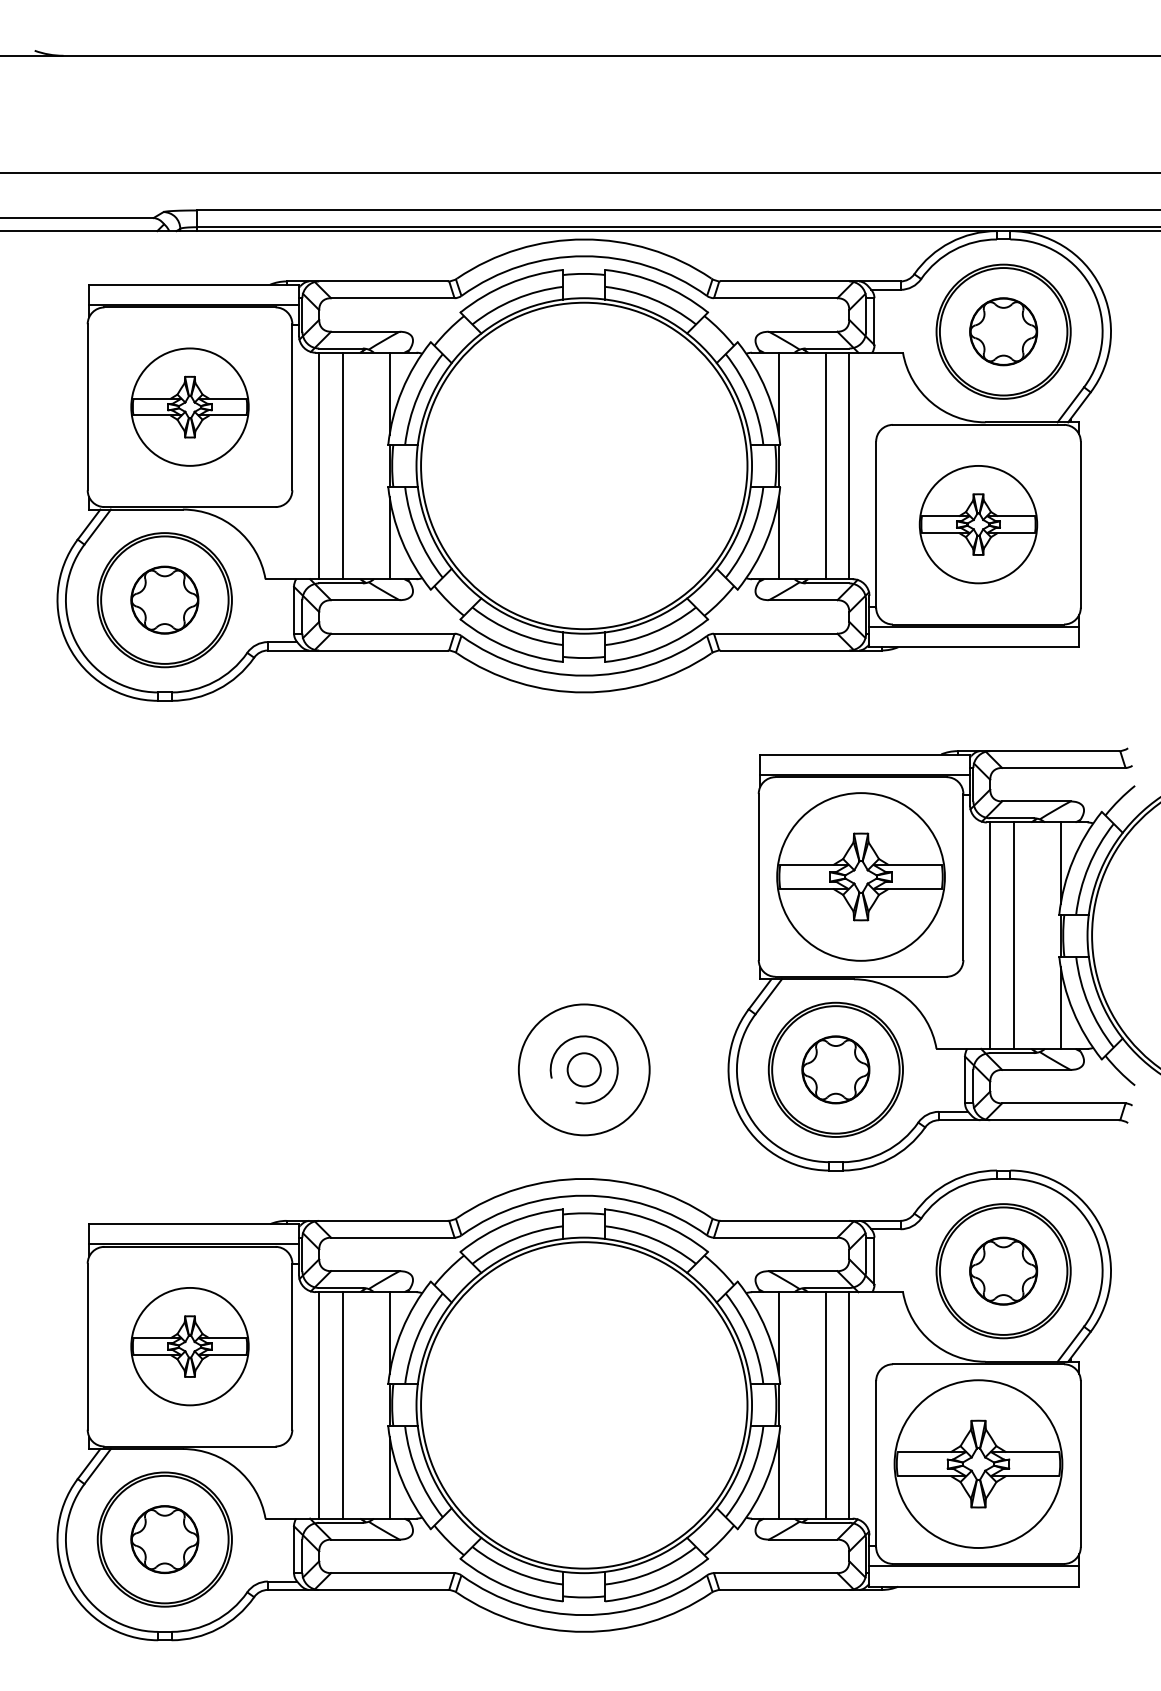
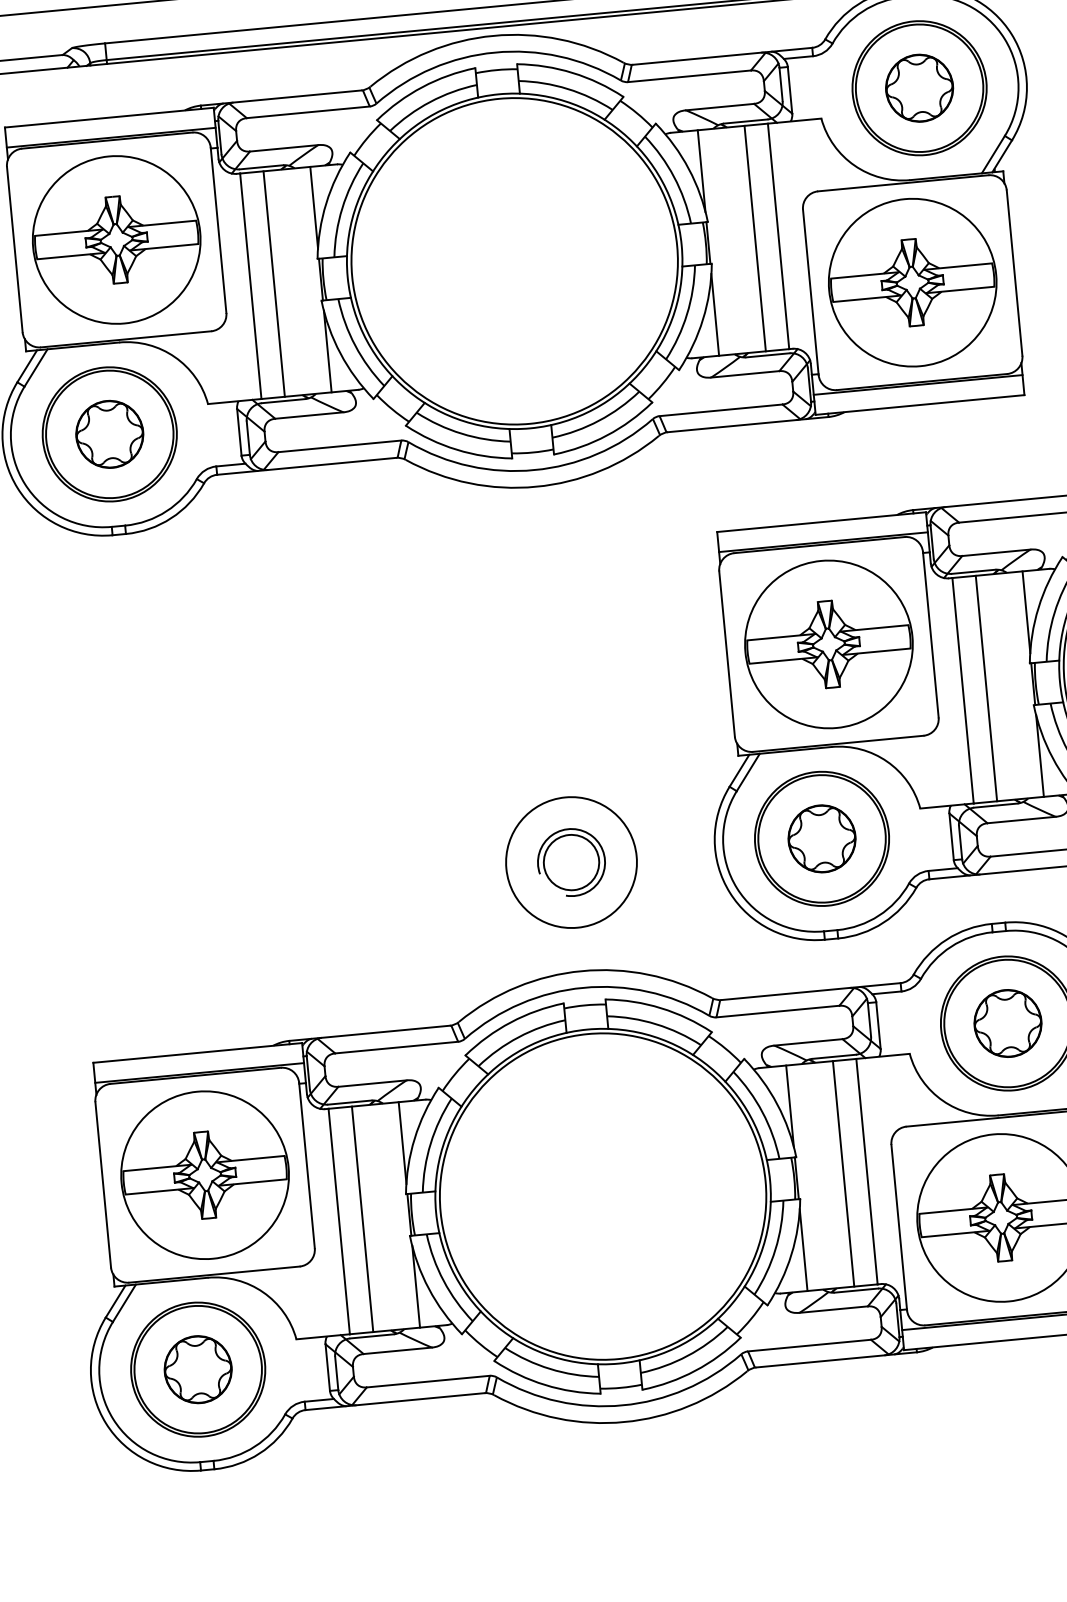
part: (189, 406) -> (116, 239), size x1.43
part: (978, 524) -> (912, 282), size x1.43
circle: (583, 1069) -> (570, 862), size x1.67
part: (189, 1346) -> (204, 1175), size x1.43

